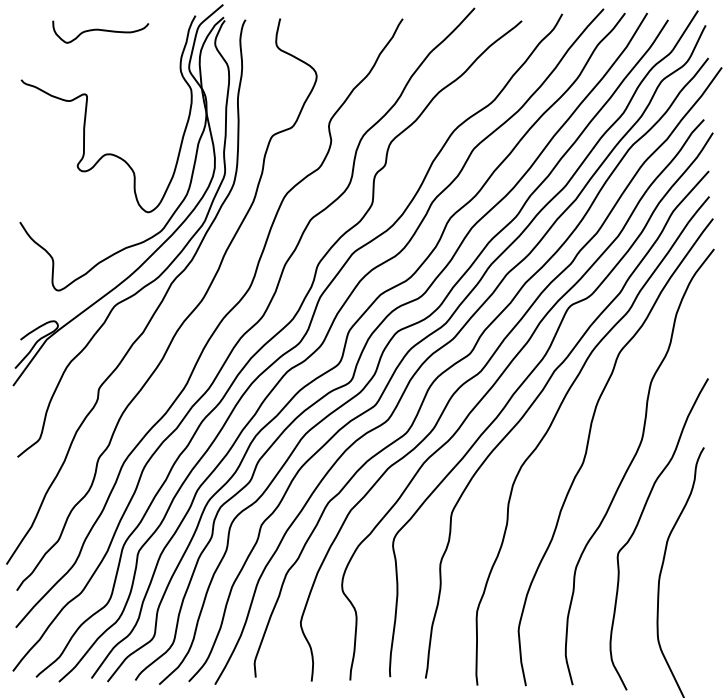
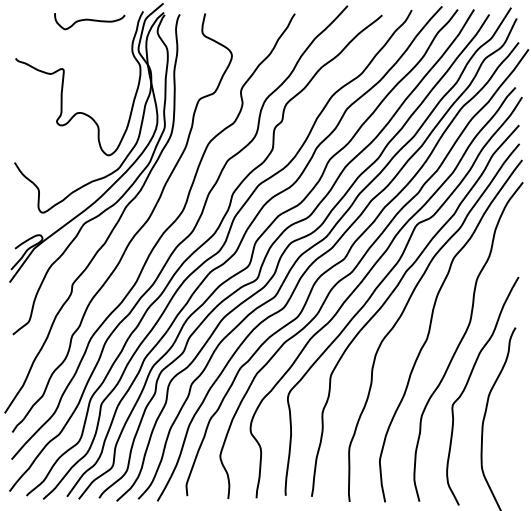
curve: (100, 30) -> (89, 20), moved

